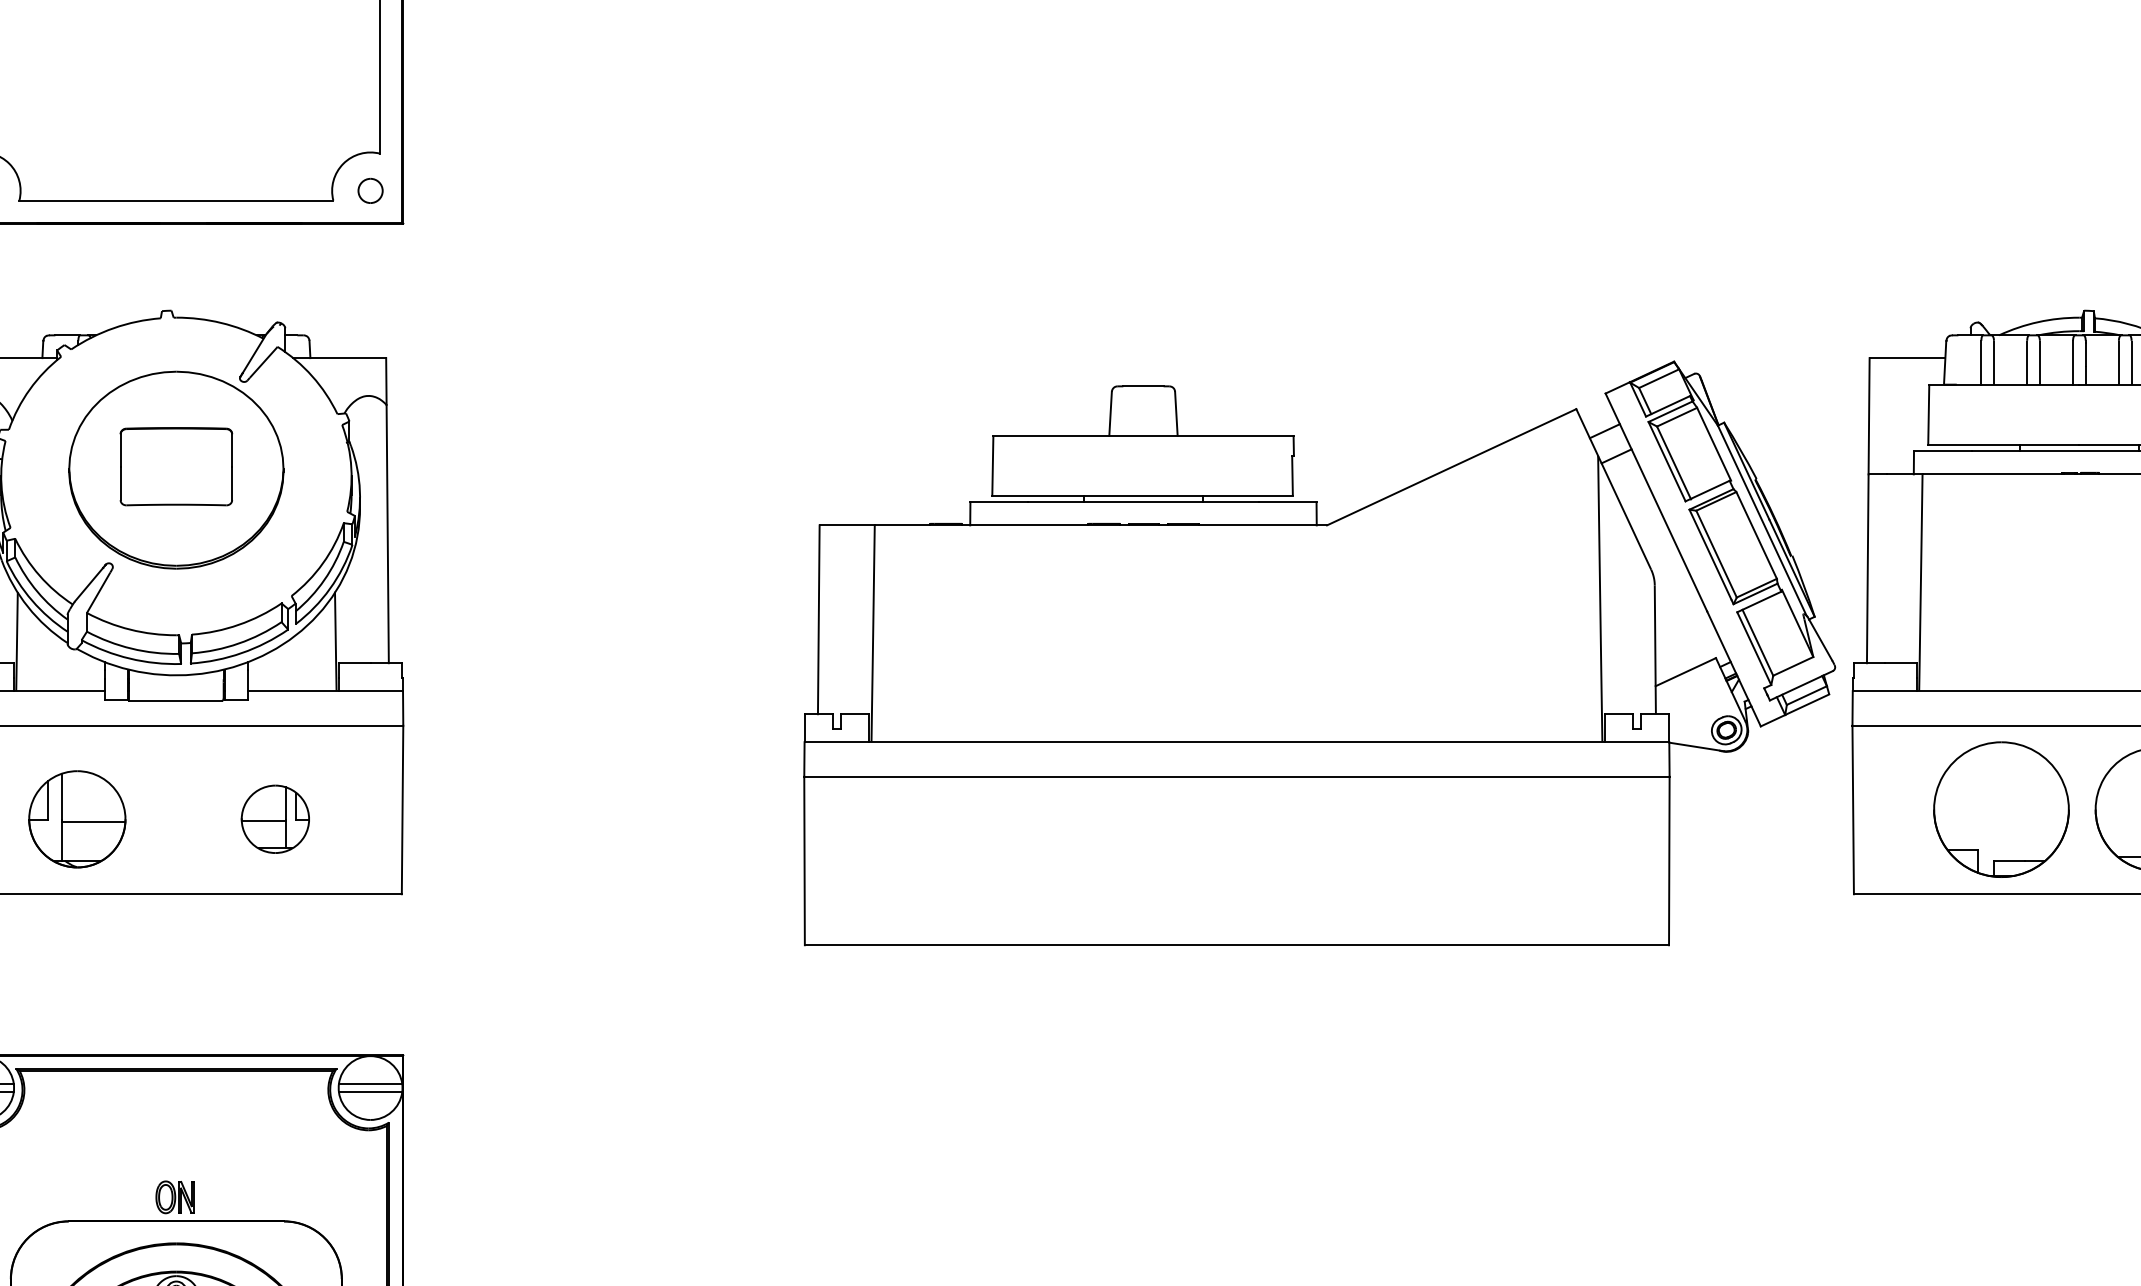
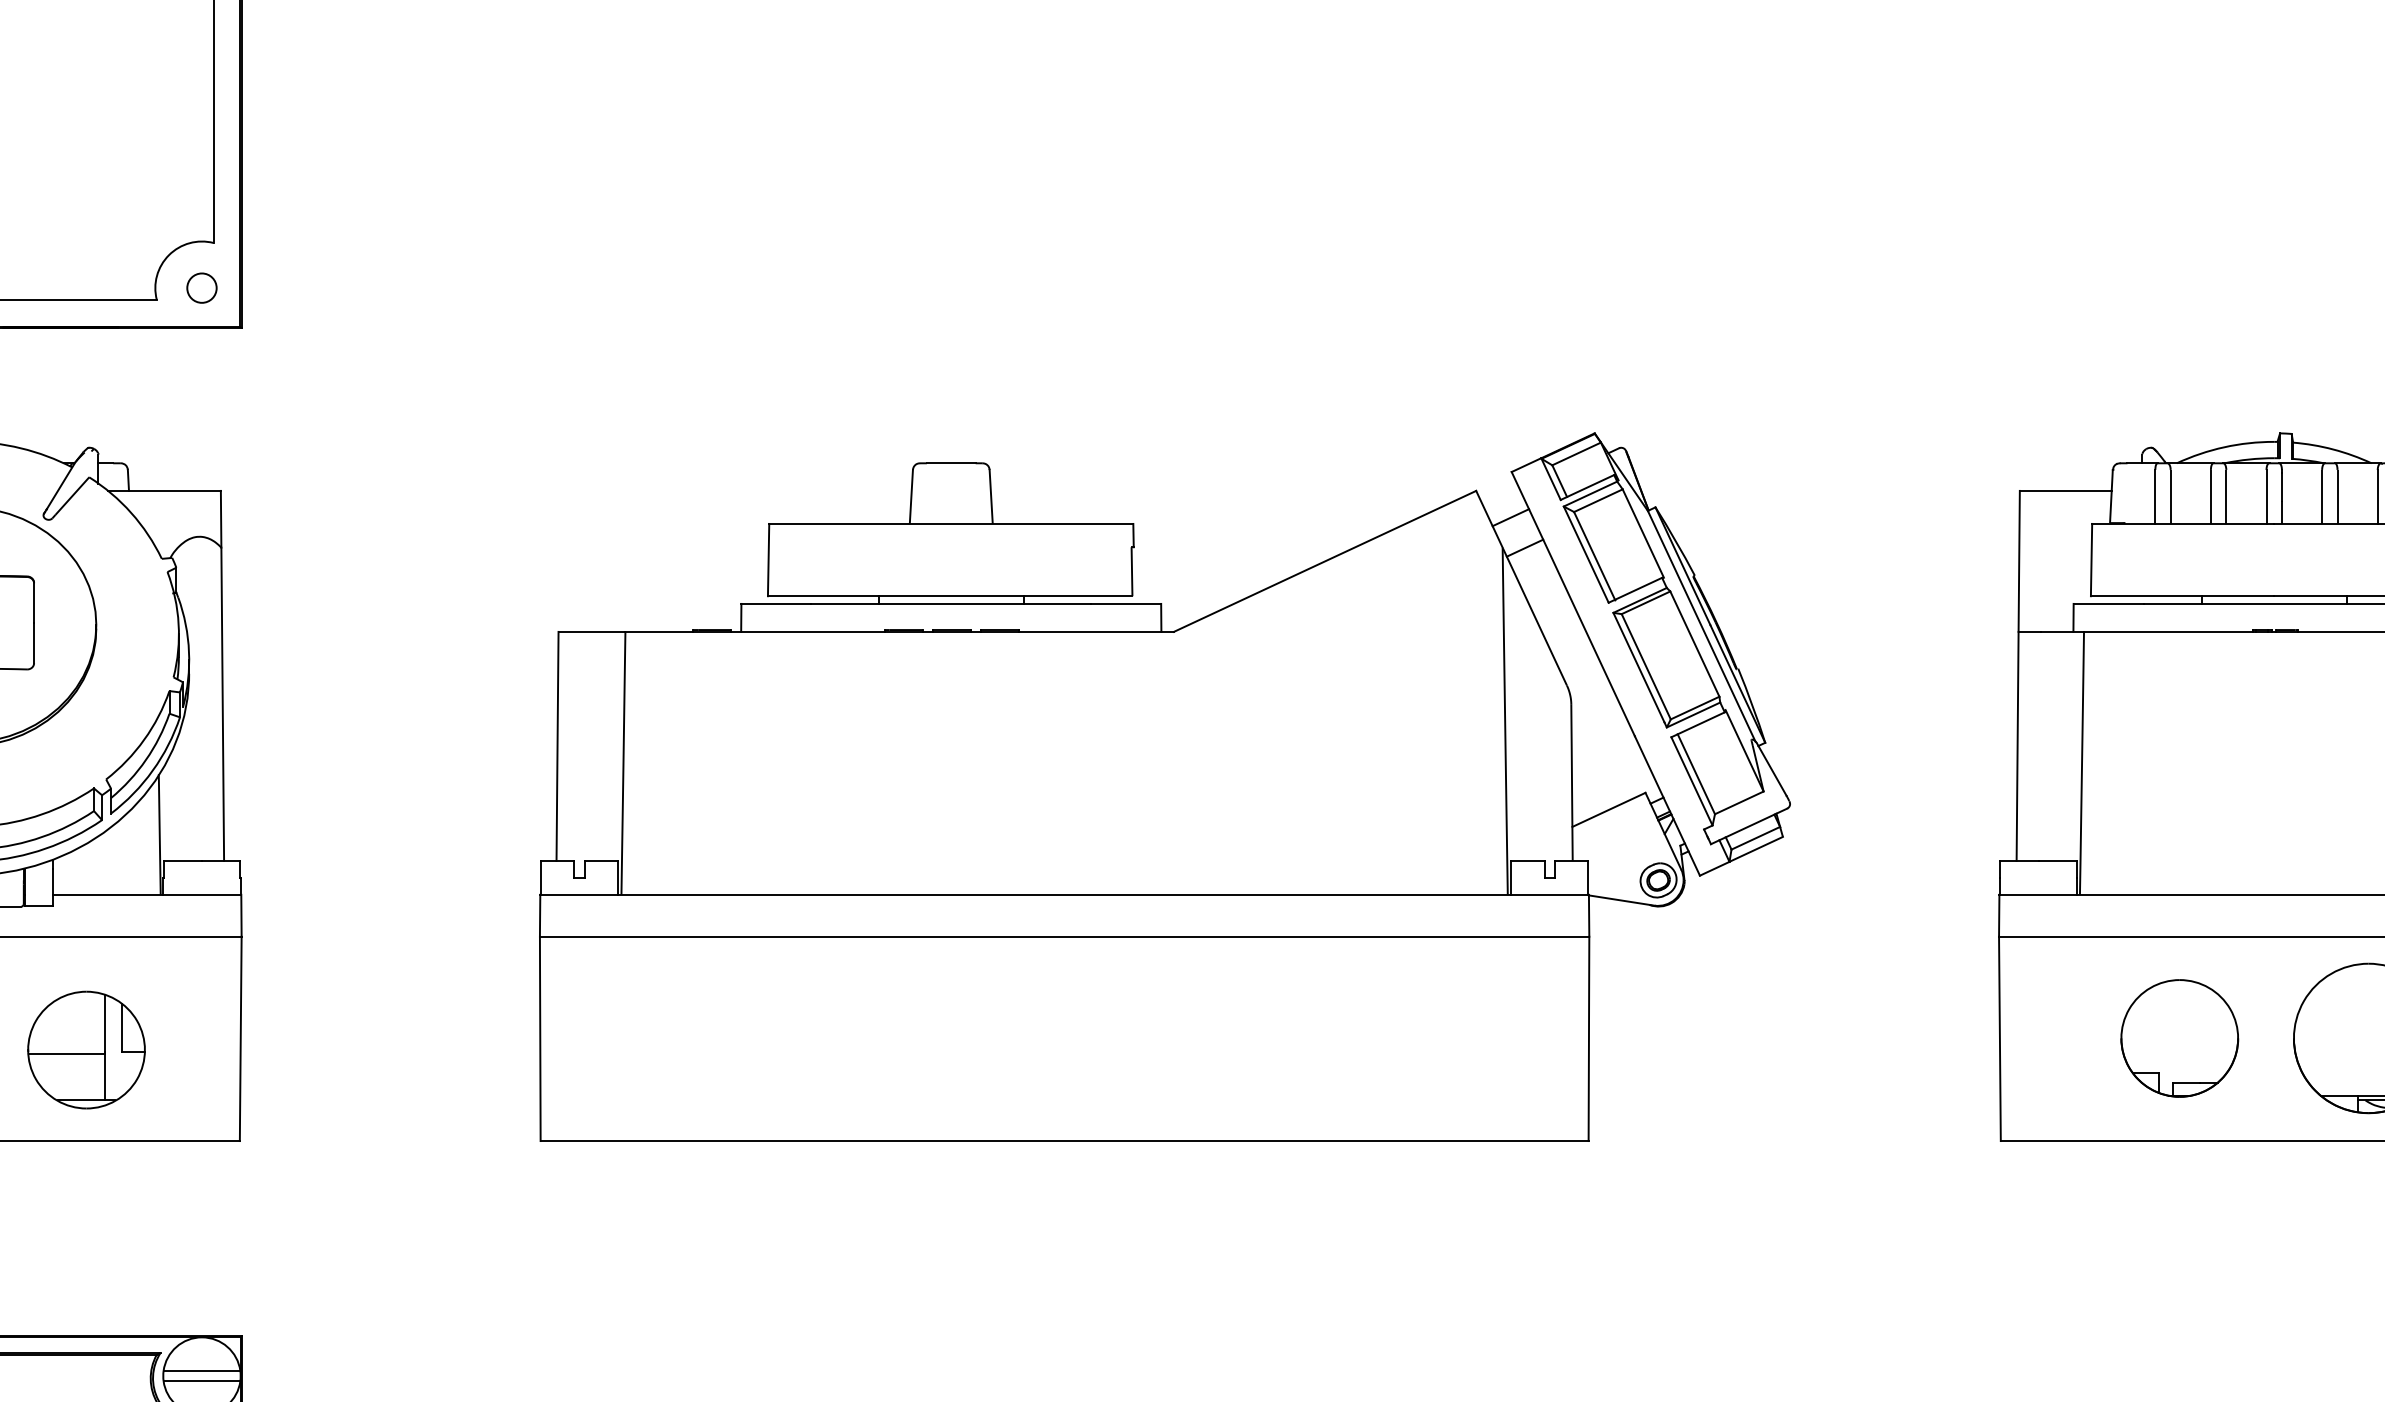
part: (1319, 653) -> (1164, 787), moved
part: (2001, 809) -> (2179, 1038), size x0.71
part: (275, 819) -> (86, 1050), size x1.43

